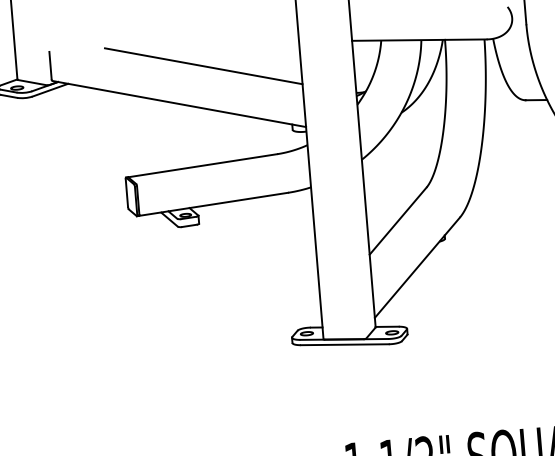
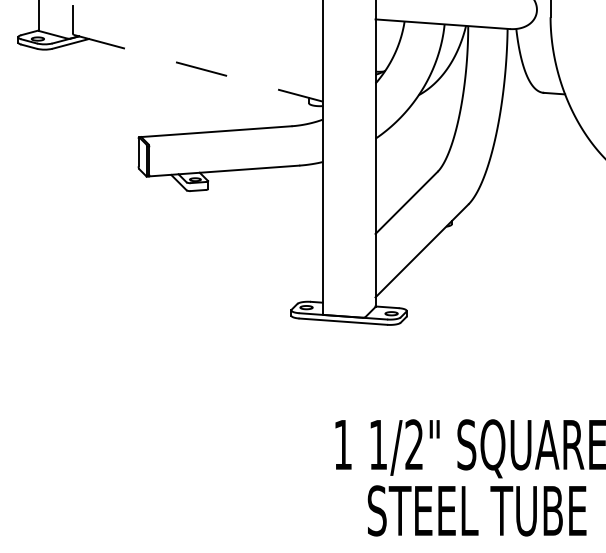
line: (203, 66) -> (225, 32), removed
line: (179, 104) -> (198, 68), solid -> dashed

